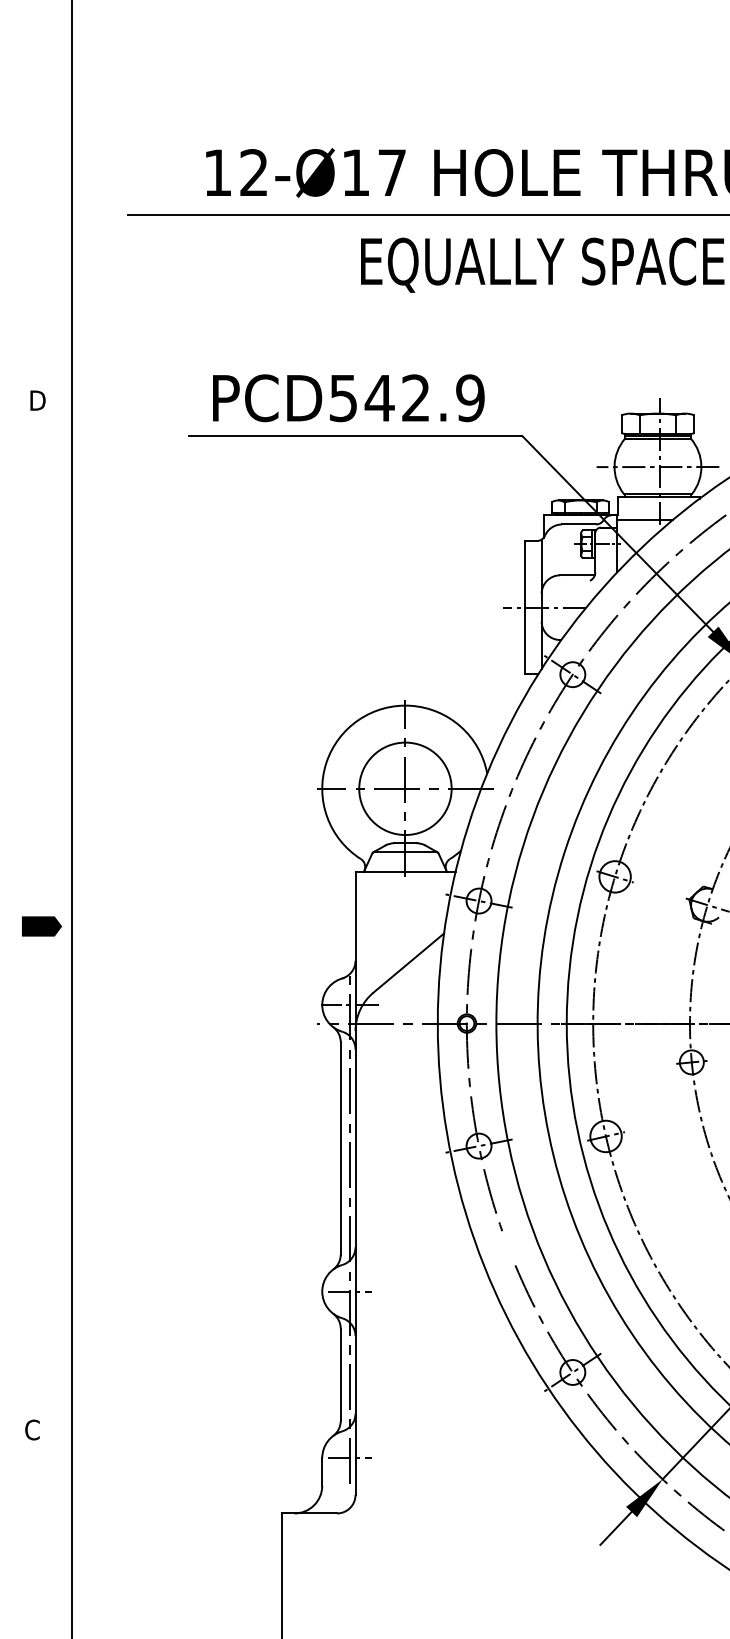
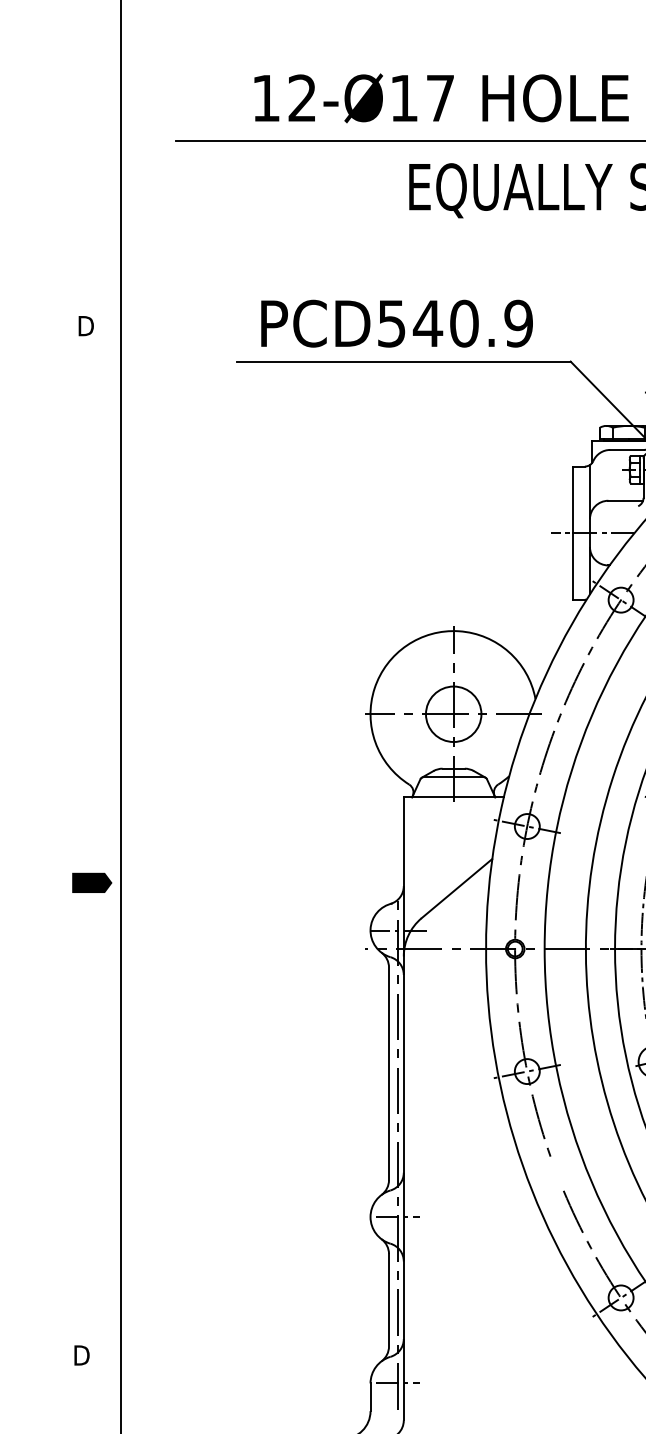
text: (415, 398) -> (463, 323), PCD542.9 -> PCD540.9
circle: (405, 788) -> (453, 713), size x0.6
line: (41, 926) -> (91, 882), moved
text: (33, 1429) -> (81, 1354), C -> D

